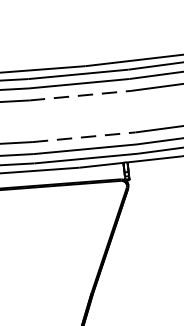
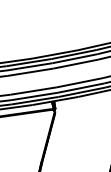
line: (82, 96) -> (31, 72), dashed -> solid
line: (83, 138) -> (33, 91), dashed -> solid

